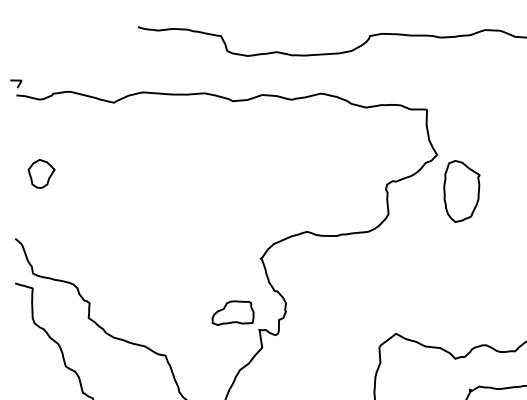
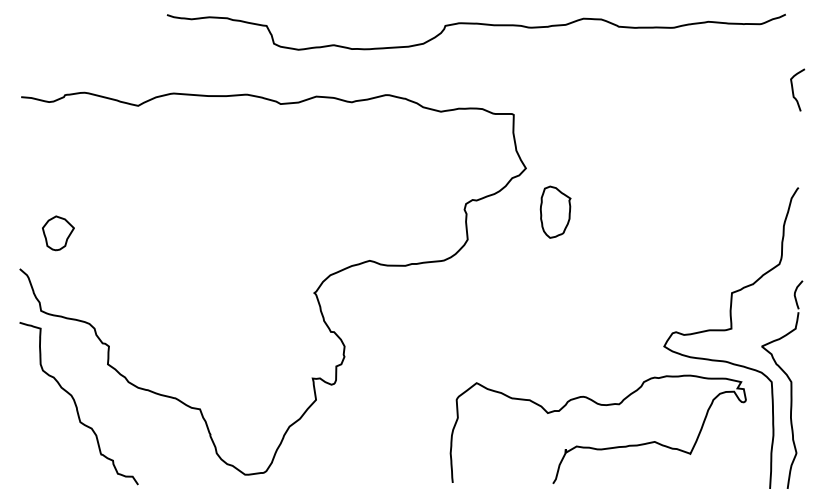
line: (17, 85) -> (22, 85), removed
part: (41, 174) -> (58, 233), moved
part: (461, 190) -> (555, 211), size x0.7
part: (232, 313) -> (280, 358), removed

